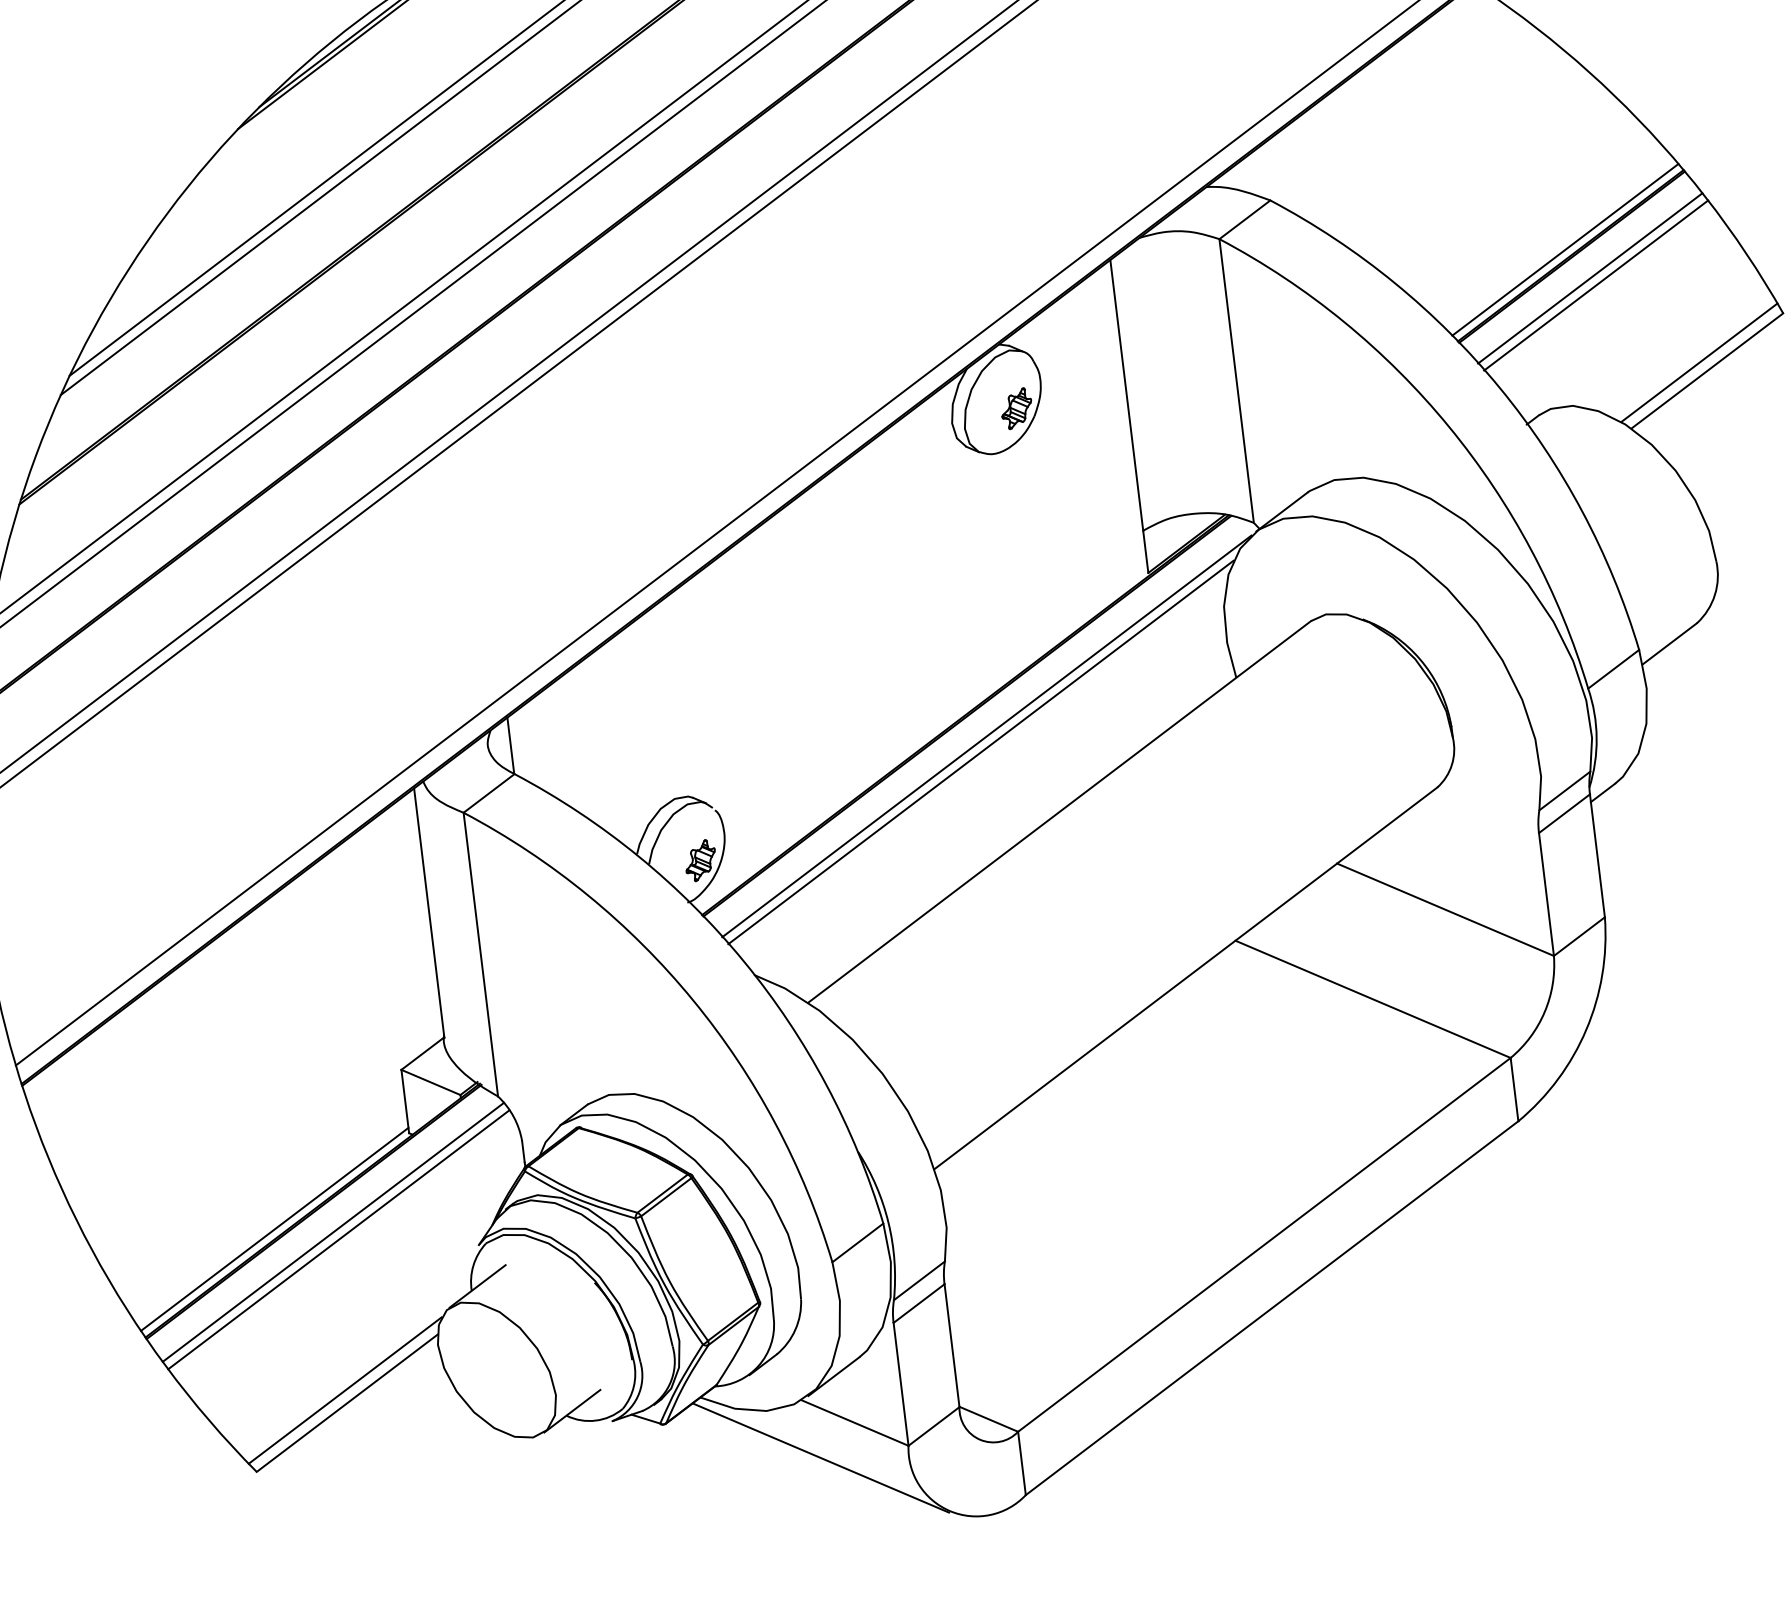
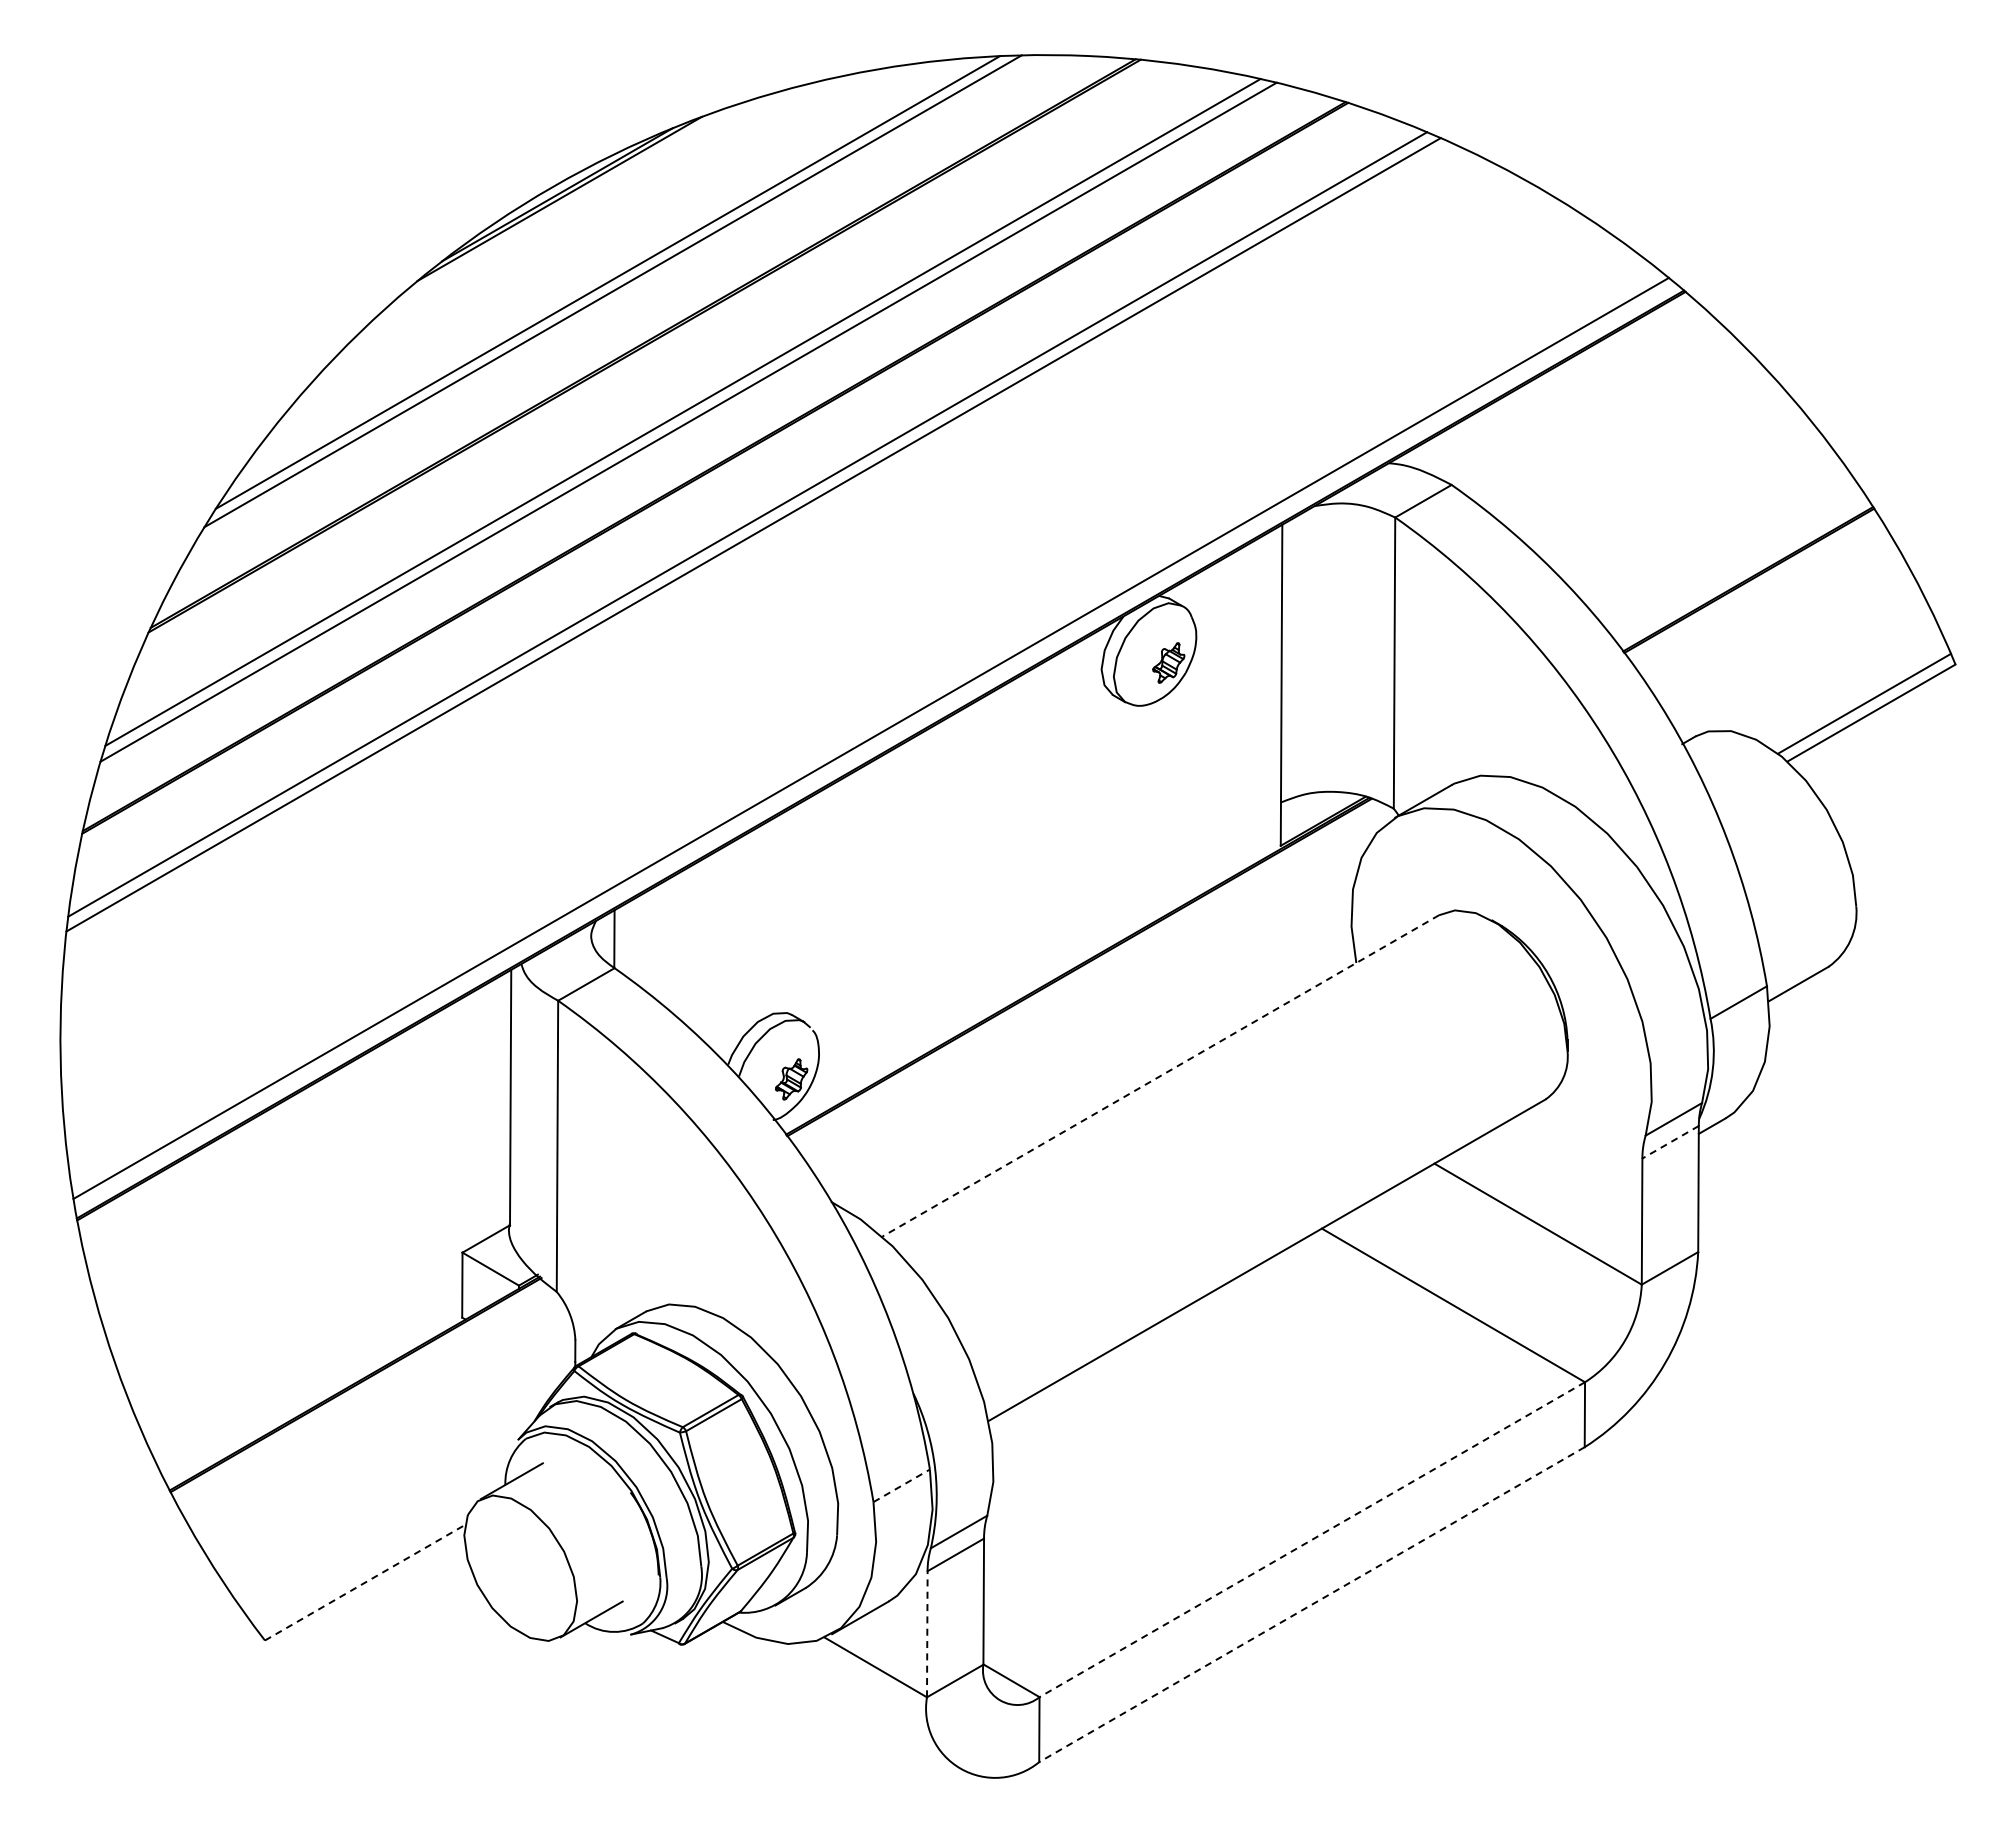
line: (1565, 249) -> (1743, 572), removed
line: (1589, 278) -> (1764, 604), removed
line: (1595, 285) -> (1769, 612), removed
line: (986, 736) -> (1096, 990), removed
line: (980, 752) -> (1088, 1005), removed
line: (1059, 812) -> (1160, 1076), solid -> dashed
line: (1564, 813) -> (1670, 1142), solid -> dashed
line: (274, 1229) -> (313, 1397), removed
line: (332, 1232) -> (372, 1408), removed
line: (338, 1239) -> (377, 1416), removed
line: (857, 1242) -> (901, 1485), solid -> dashed
line: (1264, 1244) -> (1312, 1539), solid -> dashed
line: (1271, 1308) -> (1311, 1604), solid -> dashed
line: (901, 1383) -> (927, 1633), solid -> dashed
line: (344, 1390) -> (364, 1569), removed
line: (347, 1403) -> (365, 1582), solid -> dashed
line: (820, 1458) -> (836, 1698), removed

